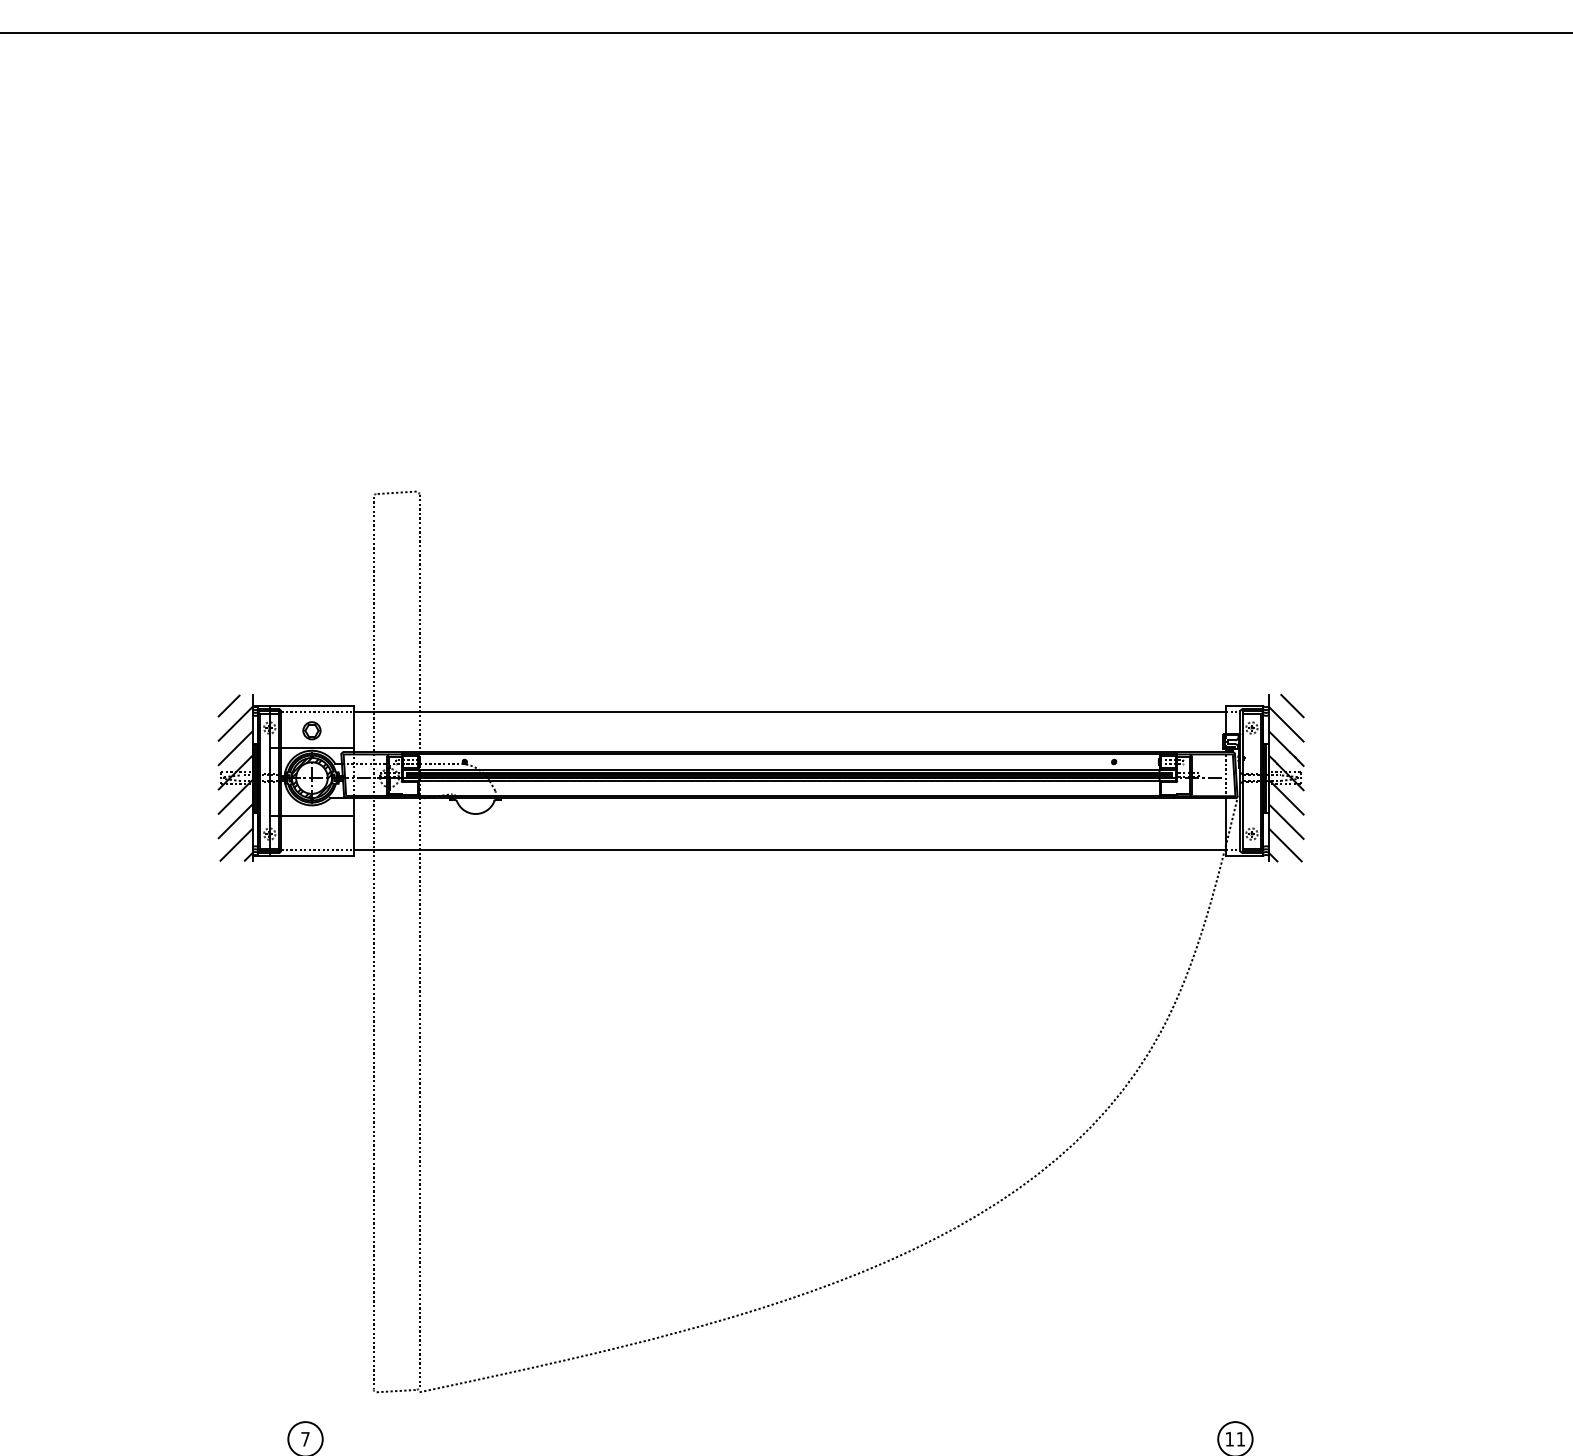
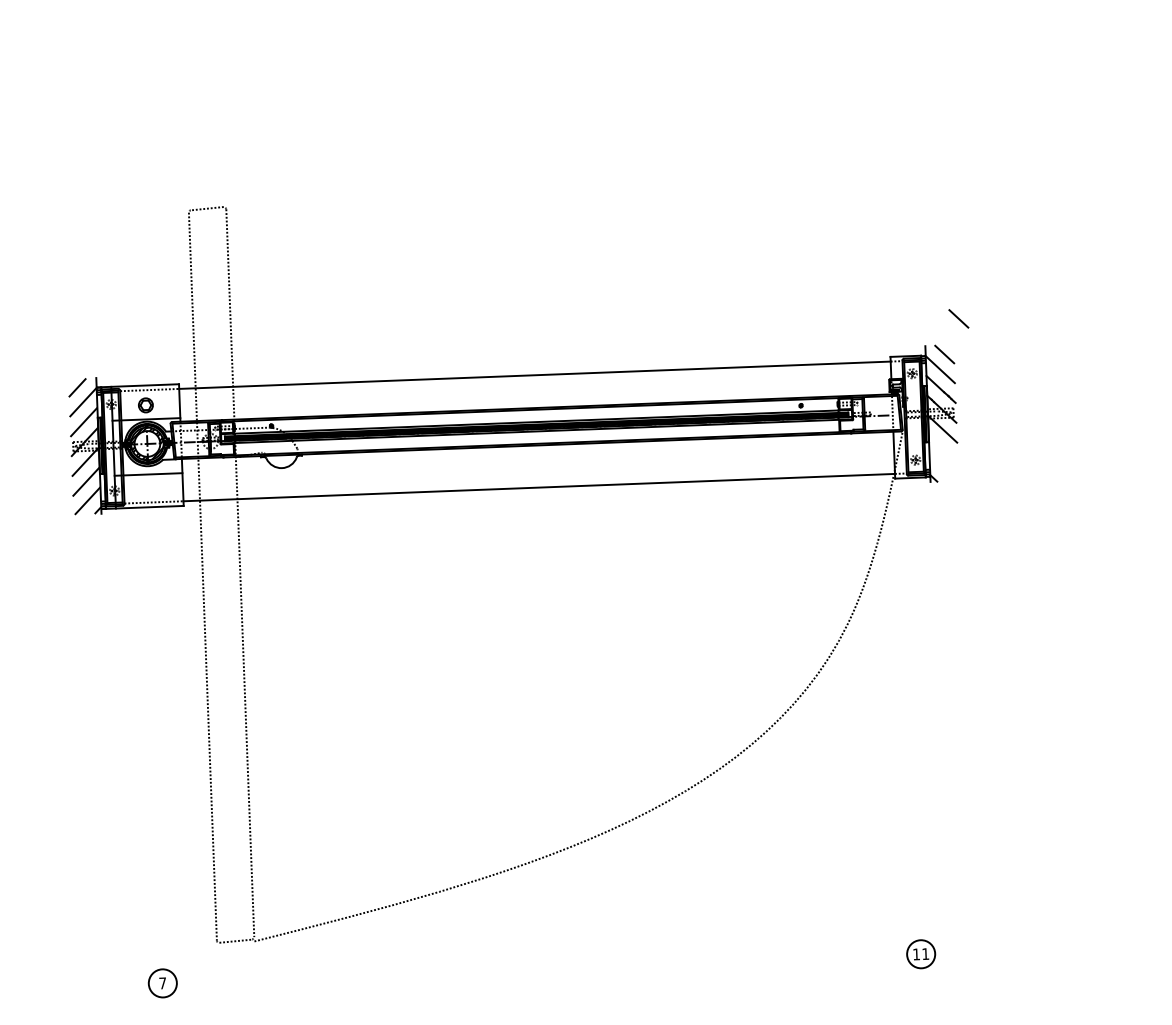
line: (1311, 662) -> (958, 318), added
line: (1286, 821) -> (943, 448), removed
line: (1285, 844) -> (943, 467), removed

